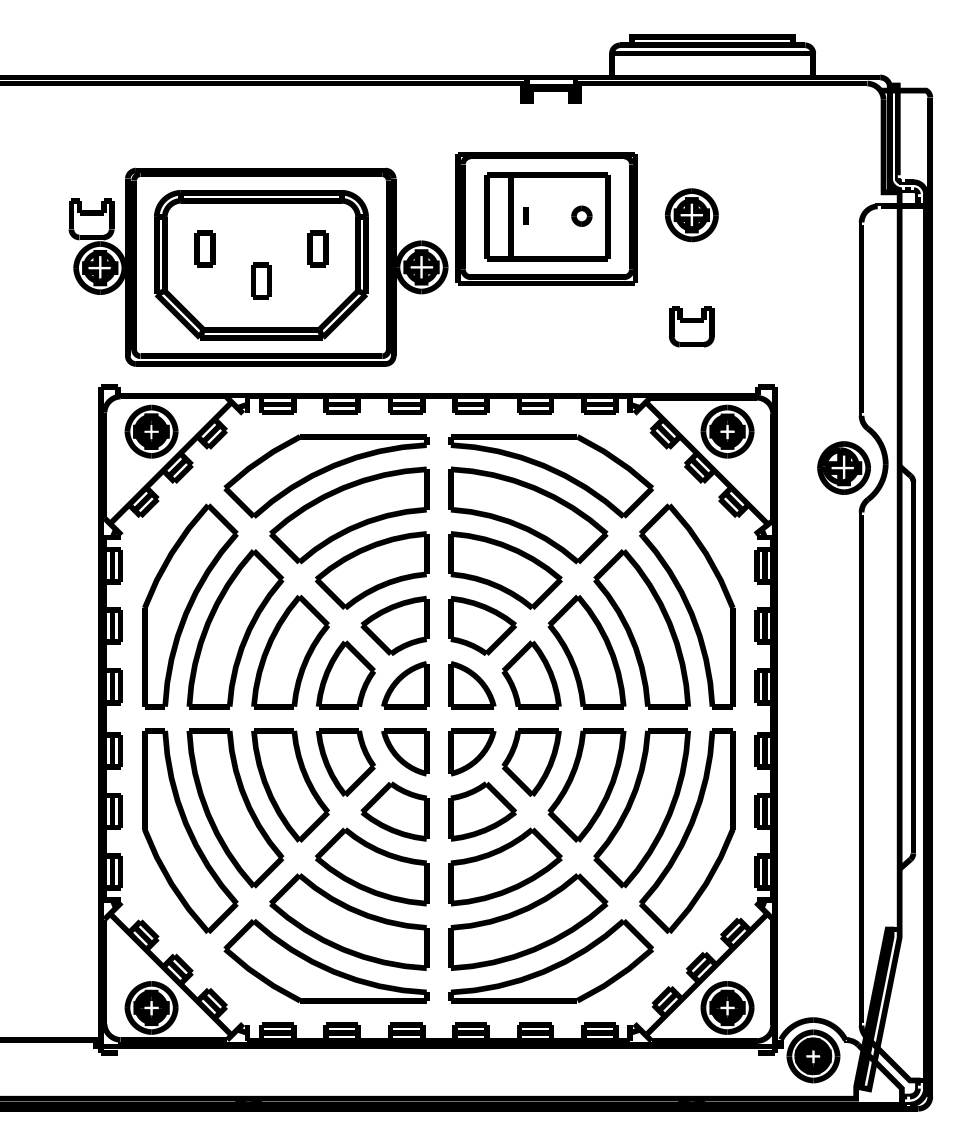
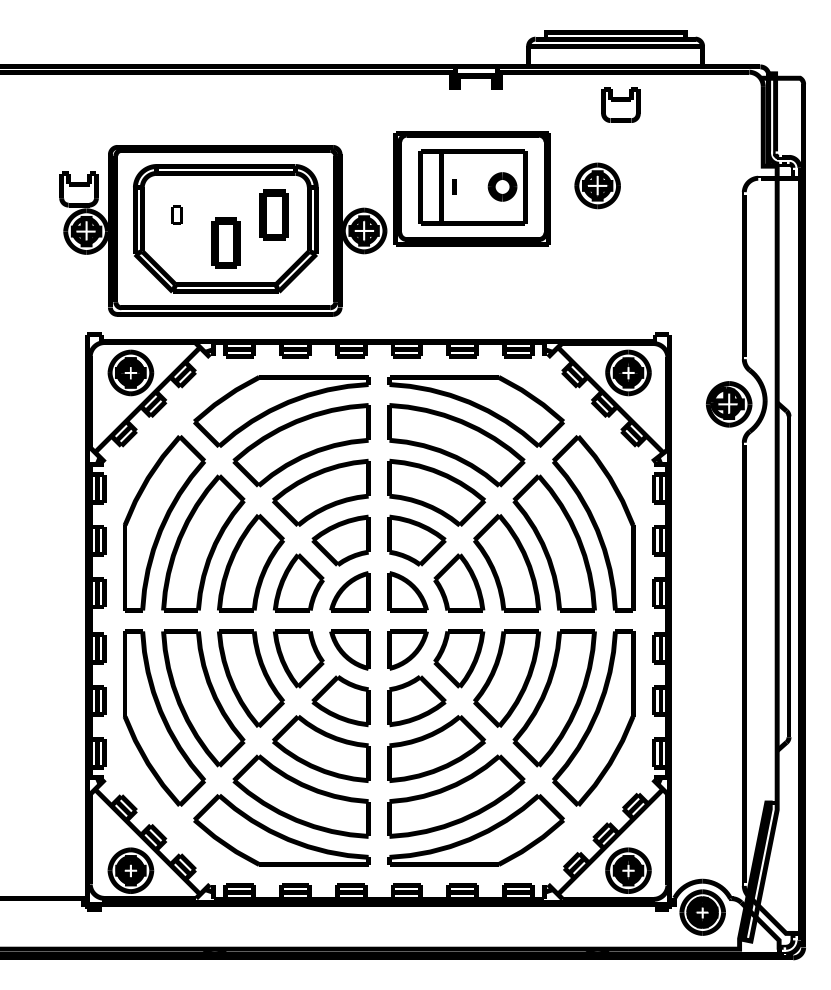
part: (581, 215) -> (502, 186), size x1.6
part: (204, 248) -> (176, 214), size x0.6
part: (317, 248) -> (274, 214), size x1.6
part: (261, 280) -> (225, 242), size x1.6
part: (691, 326) -> (620, 104), moved

